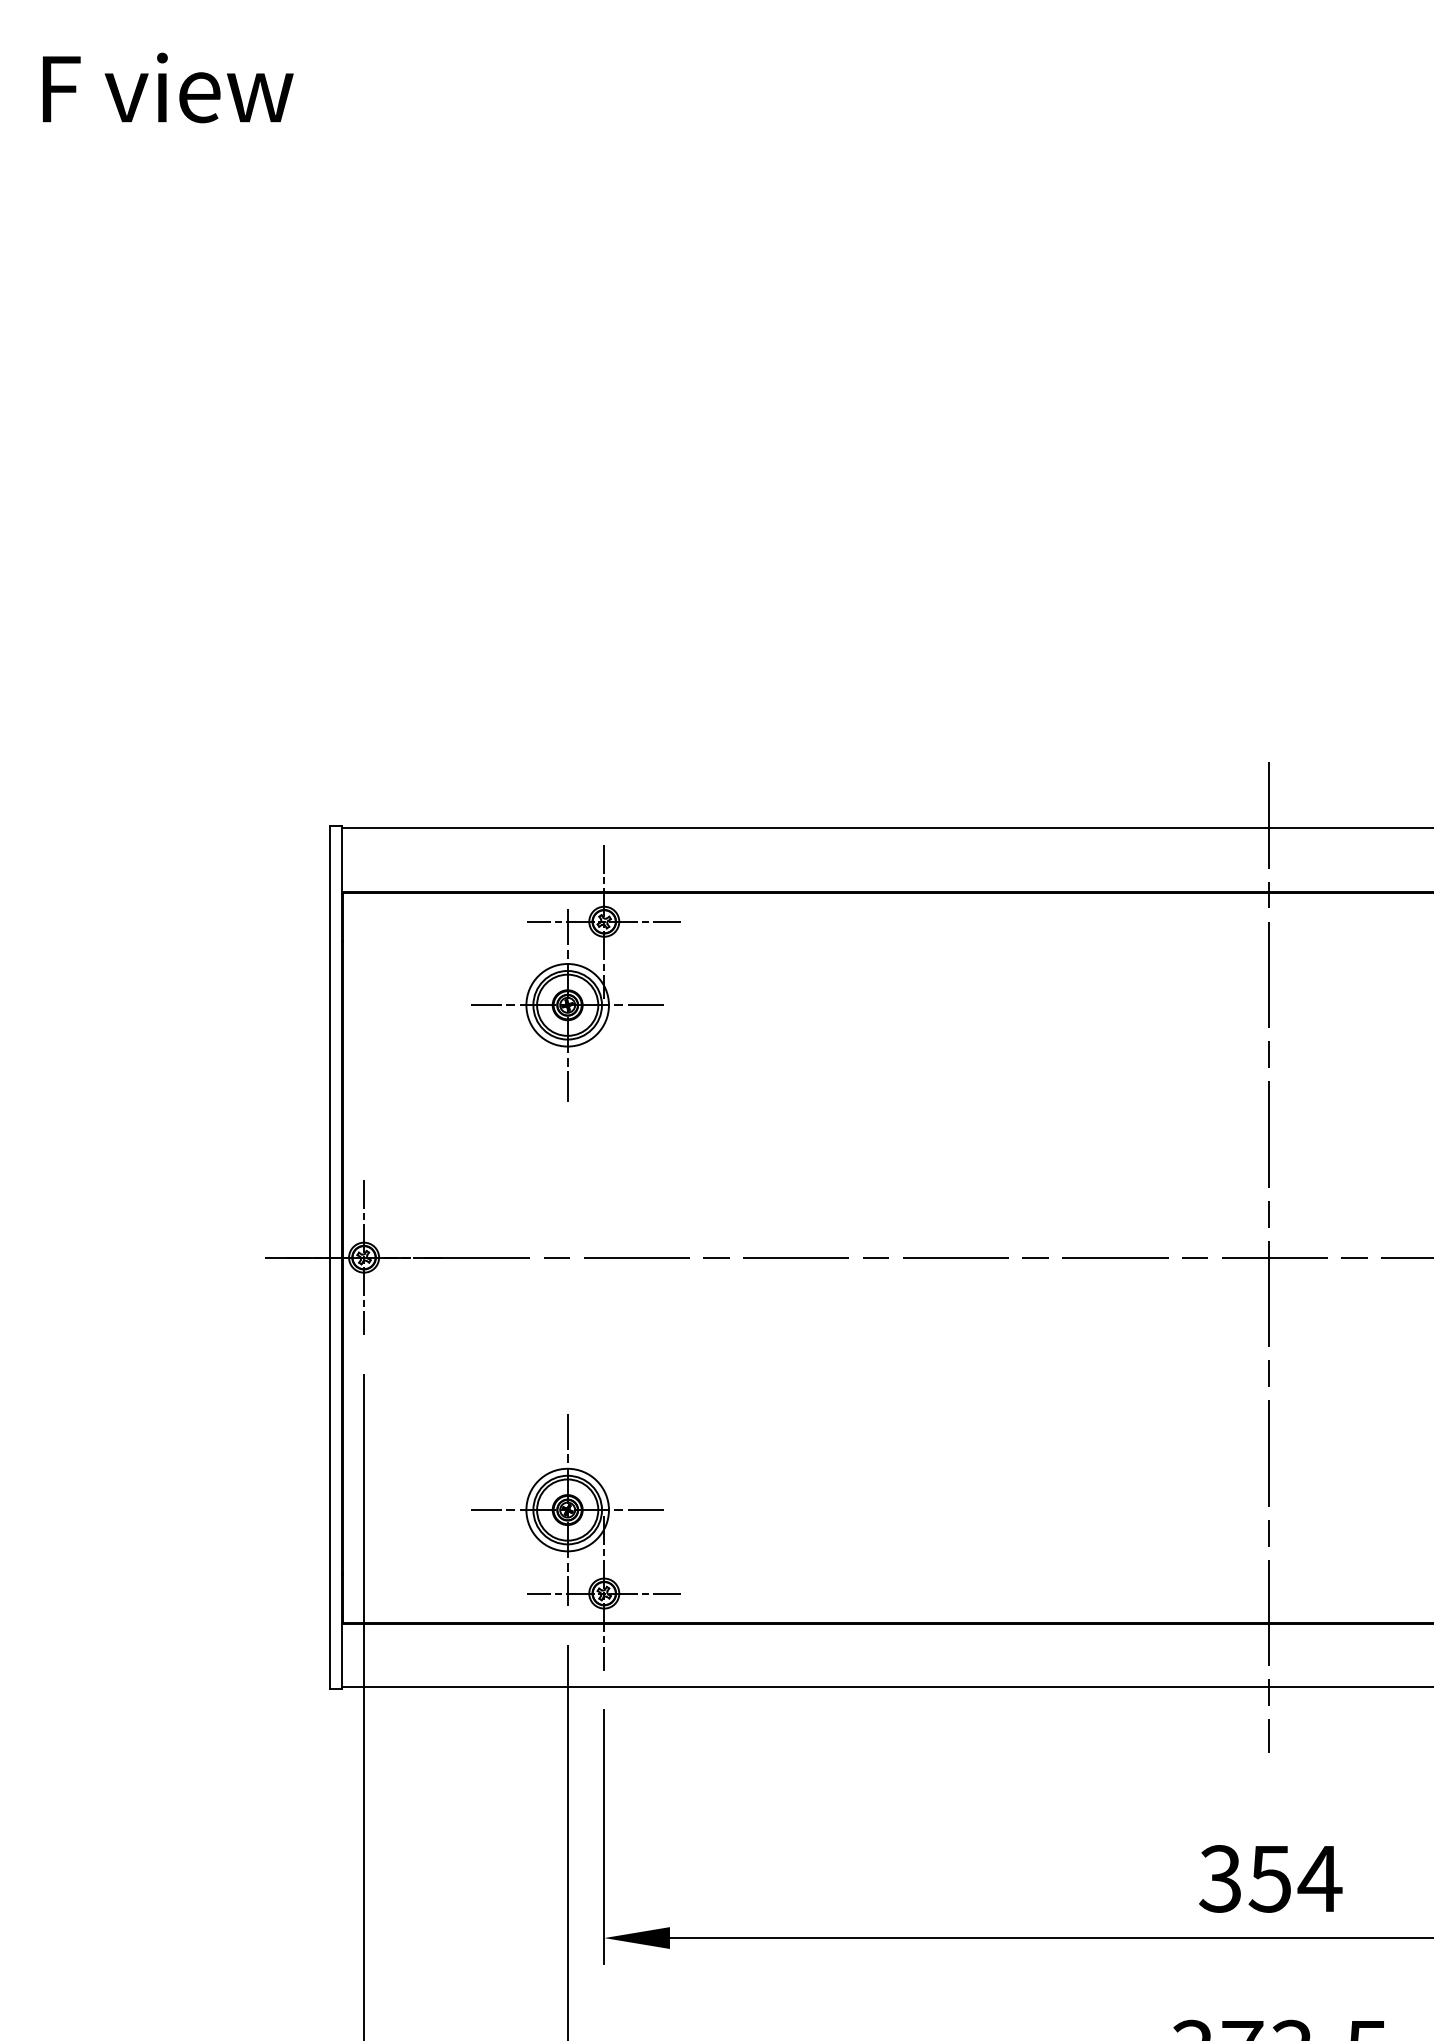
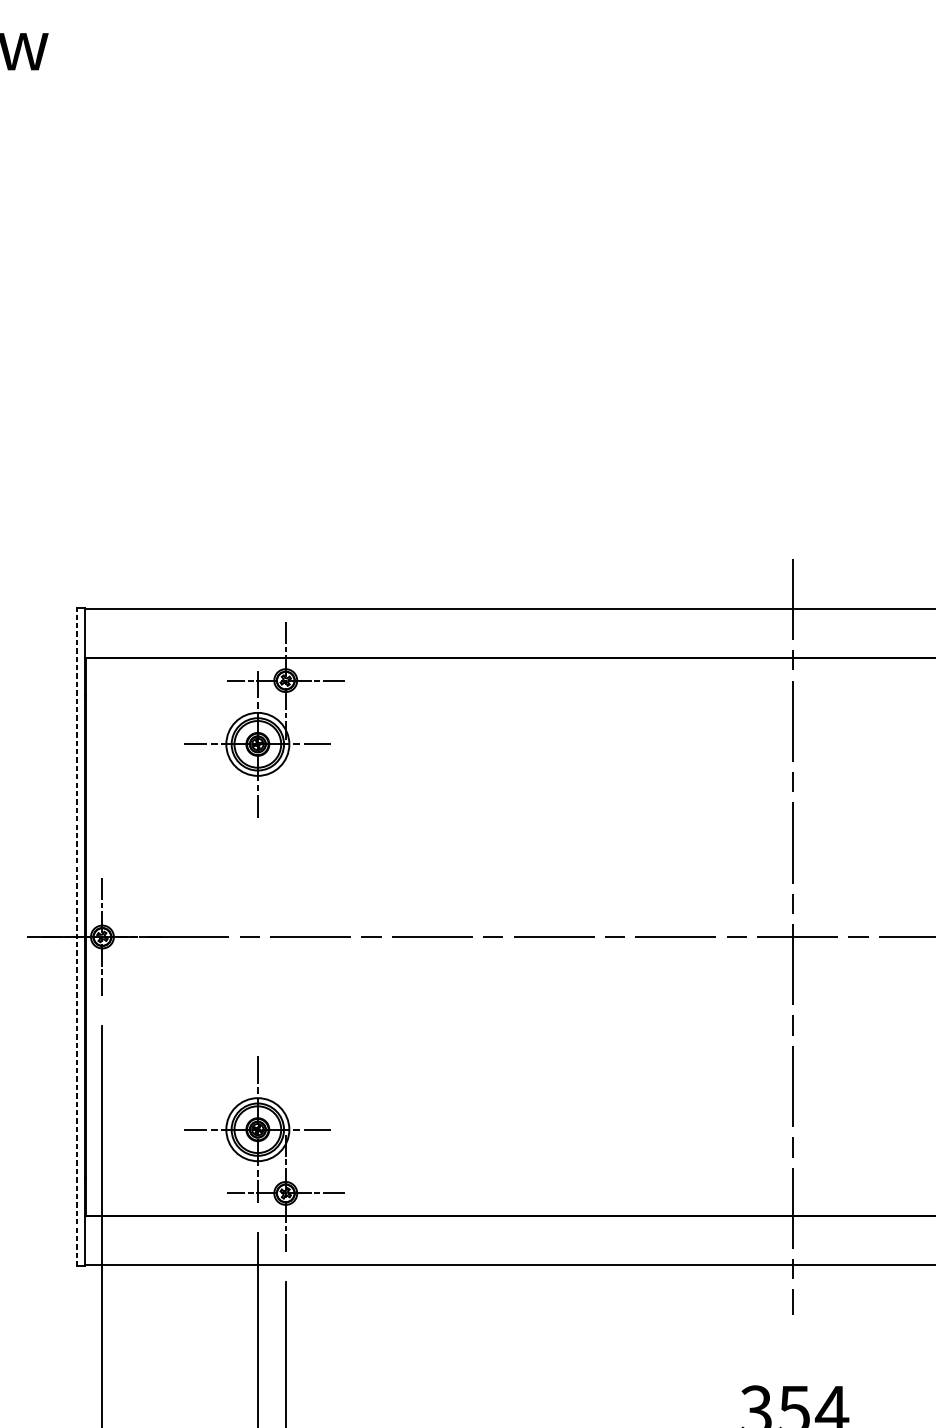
line: (330, 1257) -> (76, 936), solid -> dashed

